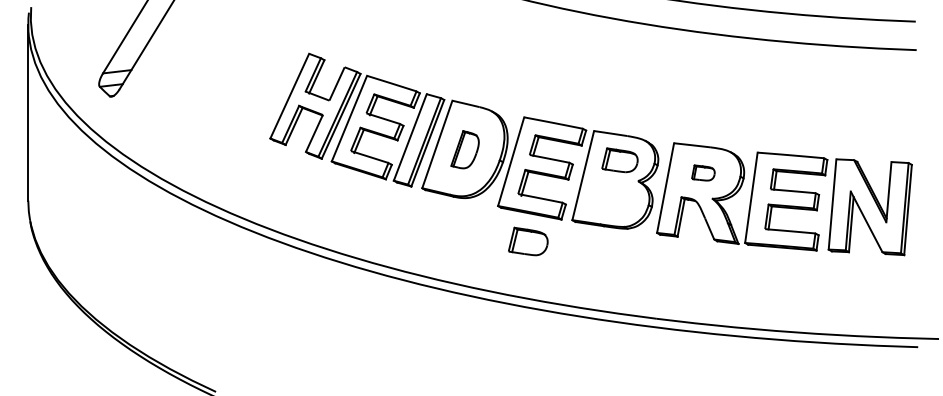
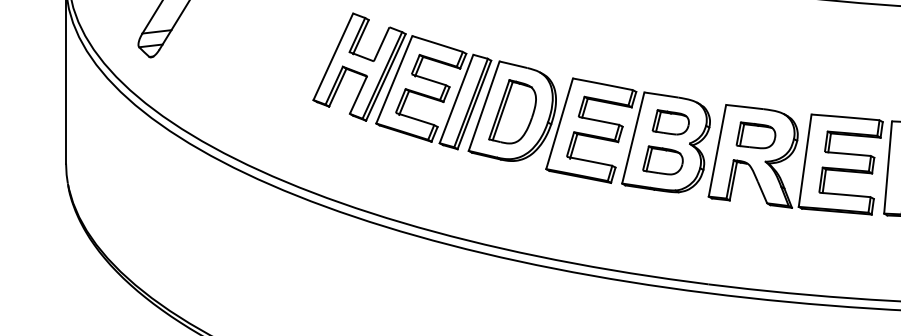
part: (464, 149) -> (511, 111), size x1.67
part: (703, 172) -> (756, 134), size x1.67
part: (528, 241) -> (663, 160), moved

